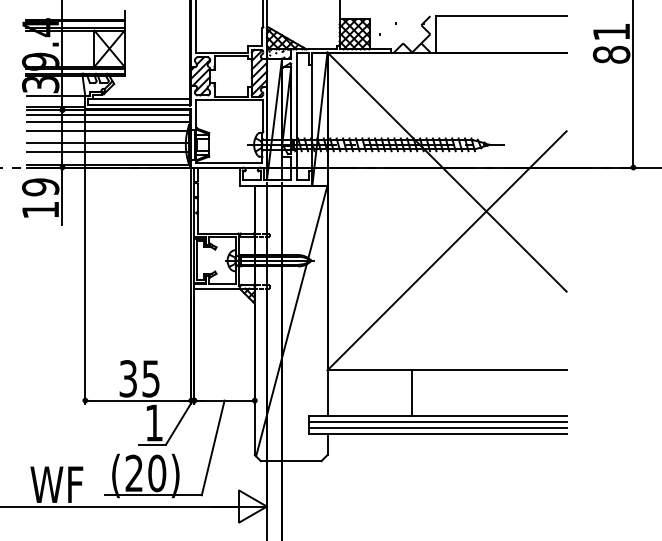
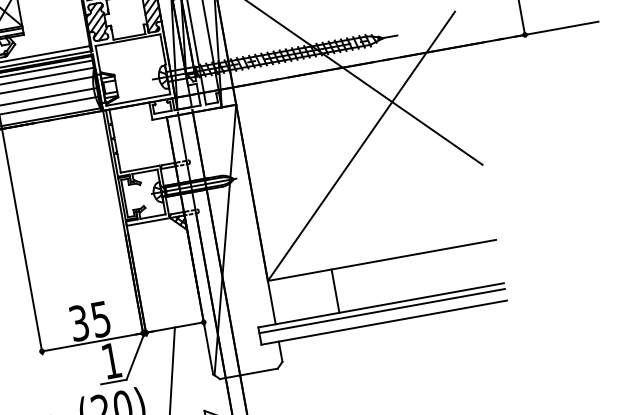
line: (412, 392) -> (335, 290), moved
line: (437, 427) -> (382, 316), removed

